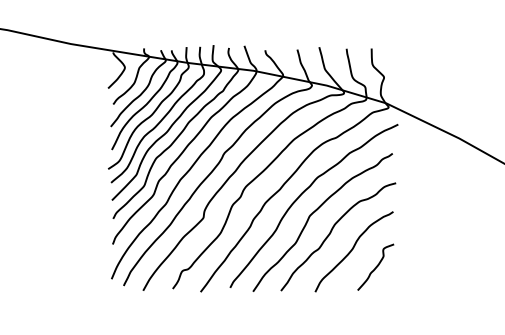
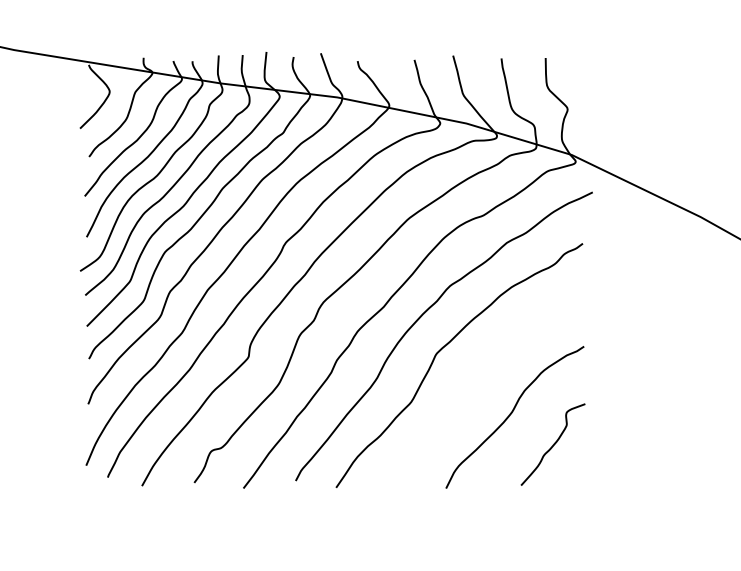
curve: (331, 233) -> (474, 384), removed

